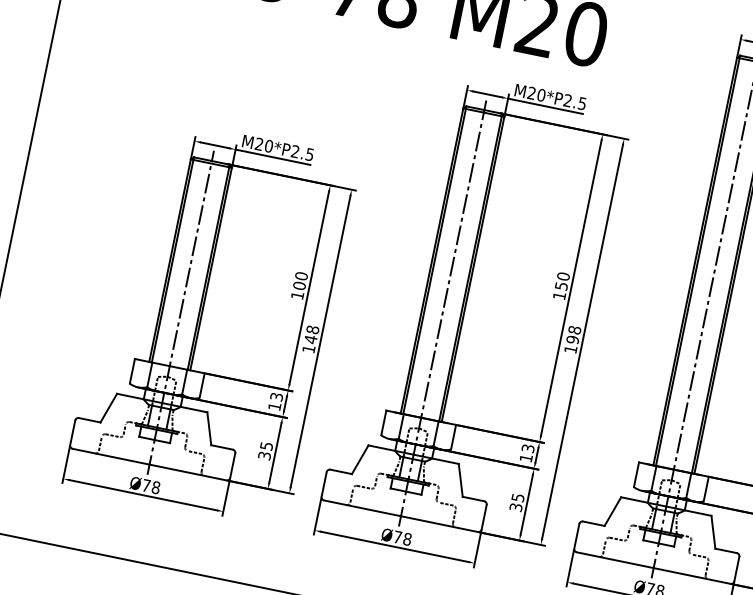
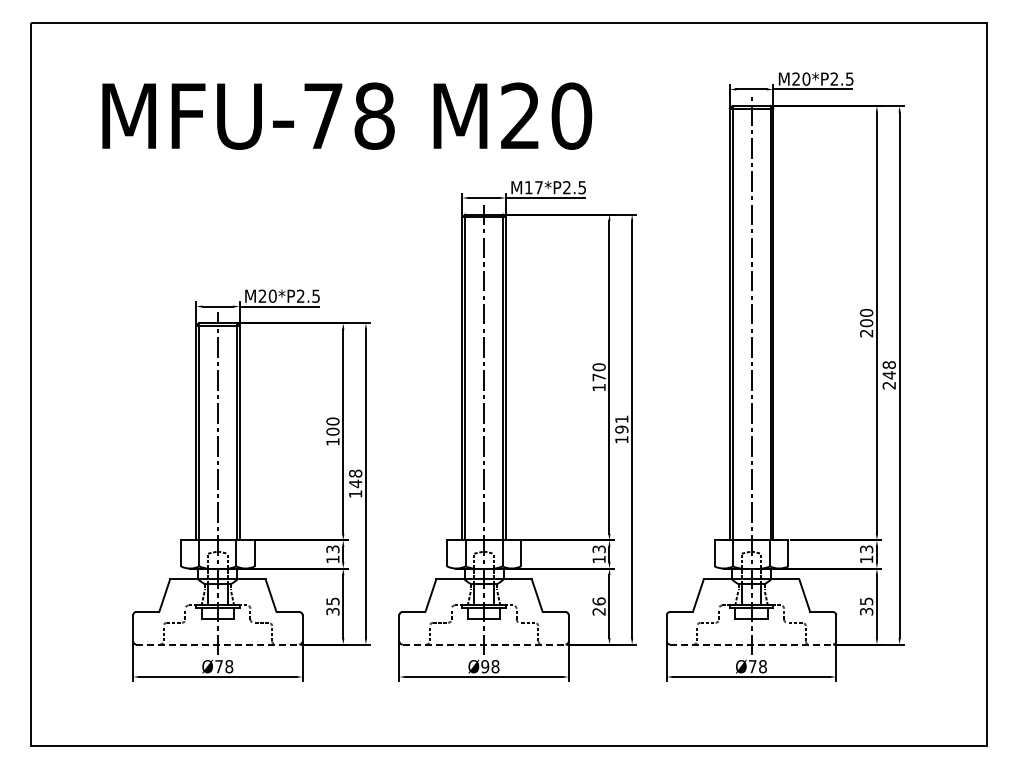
text: (536, 94) -> (533, 187), M20*P2.5 -> M17*P2.5
text: (560, 286) -> (598, 377), 150 -> 170
text: (574, 330) -> (621, 419), 198 -> 191
line: (150, 464) -> (218, 644), solid -> dashed
text: (516, 502) -> (598, 606), 35 -> 26
line: (401, 516) -> (484, 644), solid -> dashed
text: (398, 537) -> (485, 666), Ø78 -> Ø98
line: (654, 568) -> (752, 644), solid -> dashed

